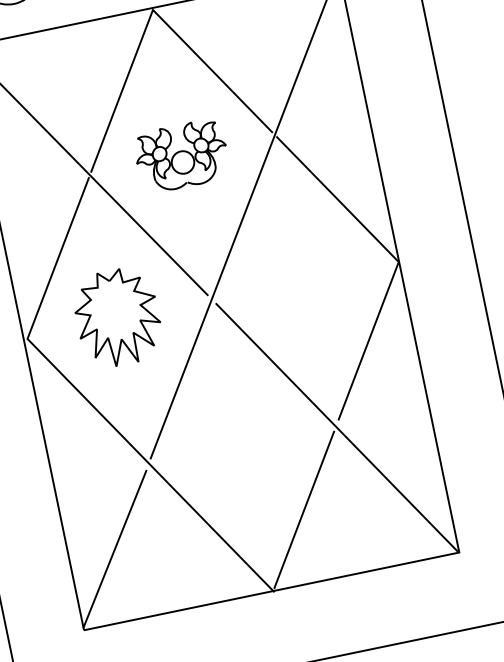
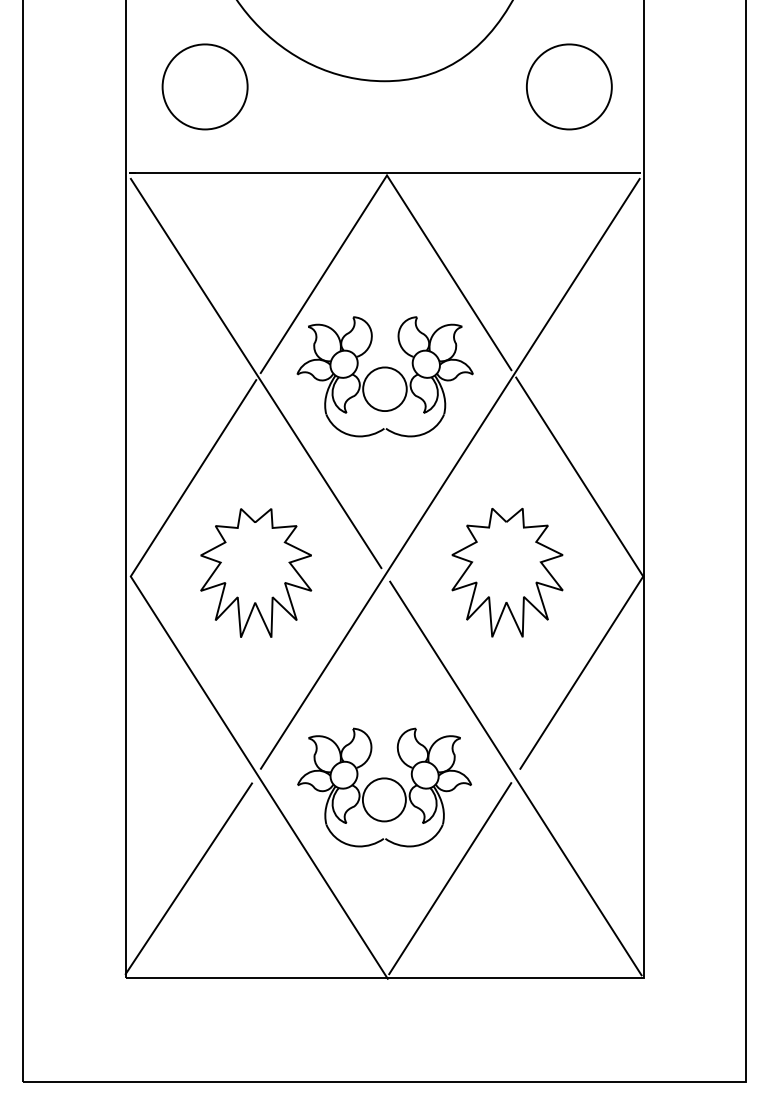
part: (181, 155) -> (384, 376), size x1.43
part: (299, 279) -> (507, 572), added
part: (242, 453) -> (384, 787), added

